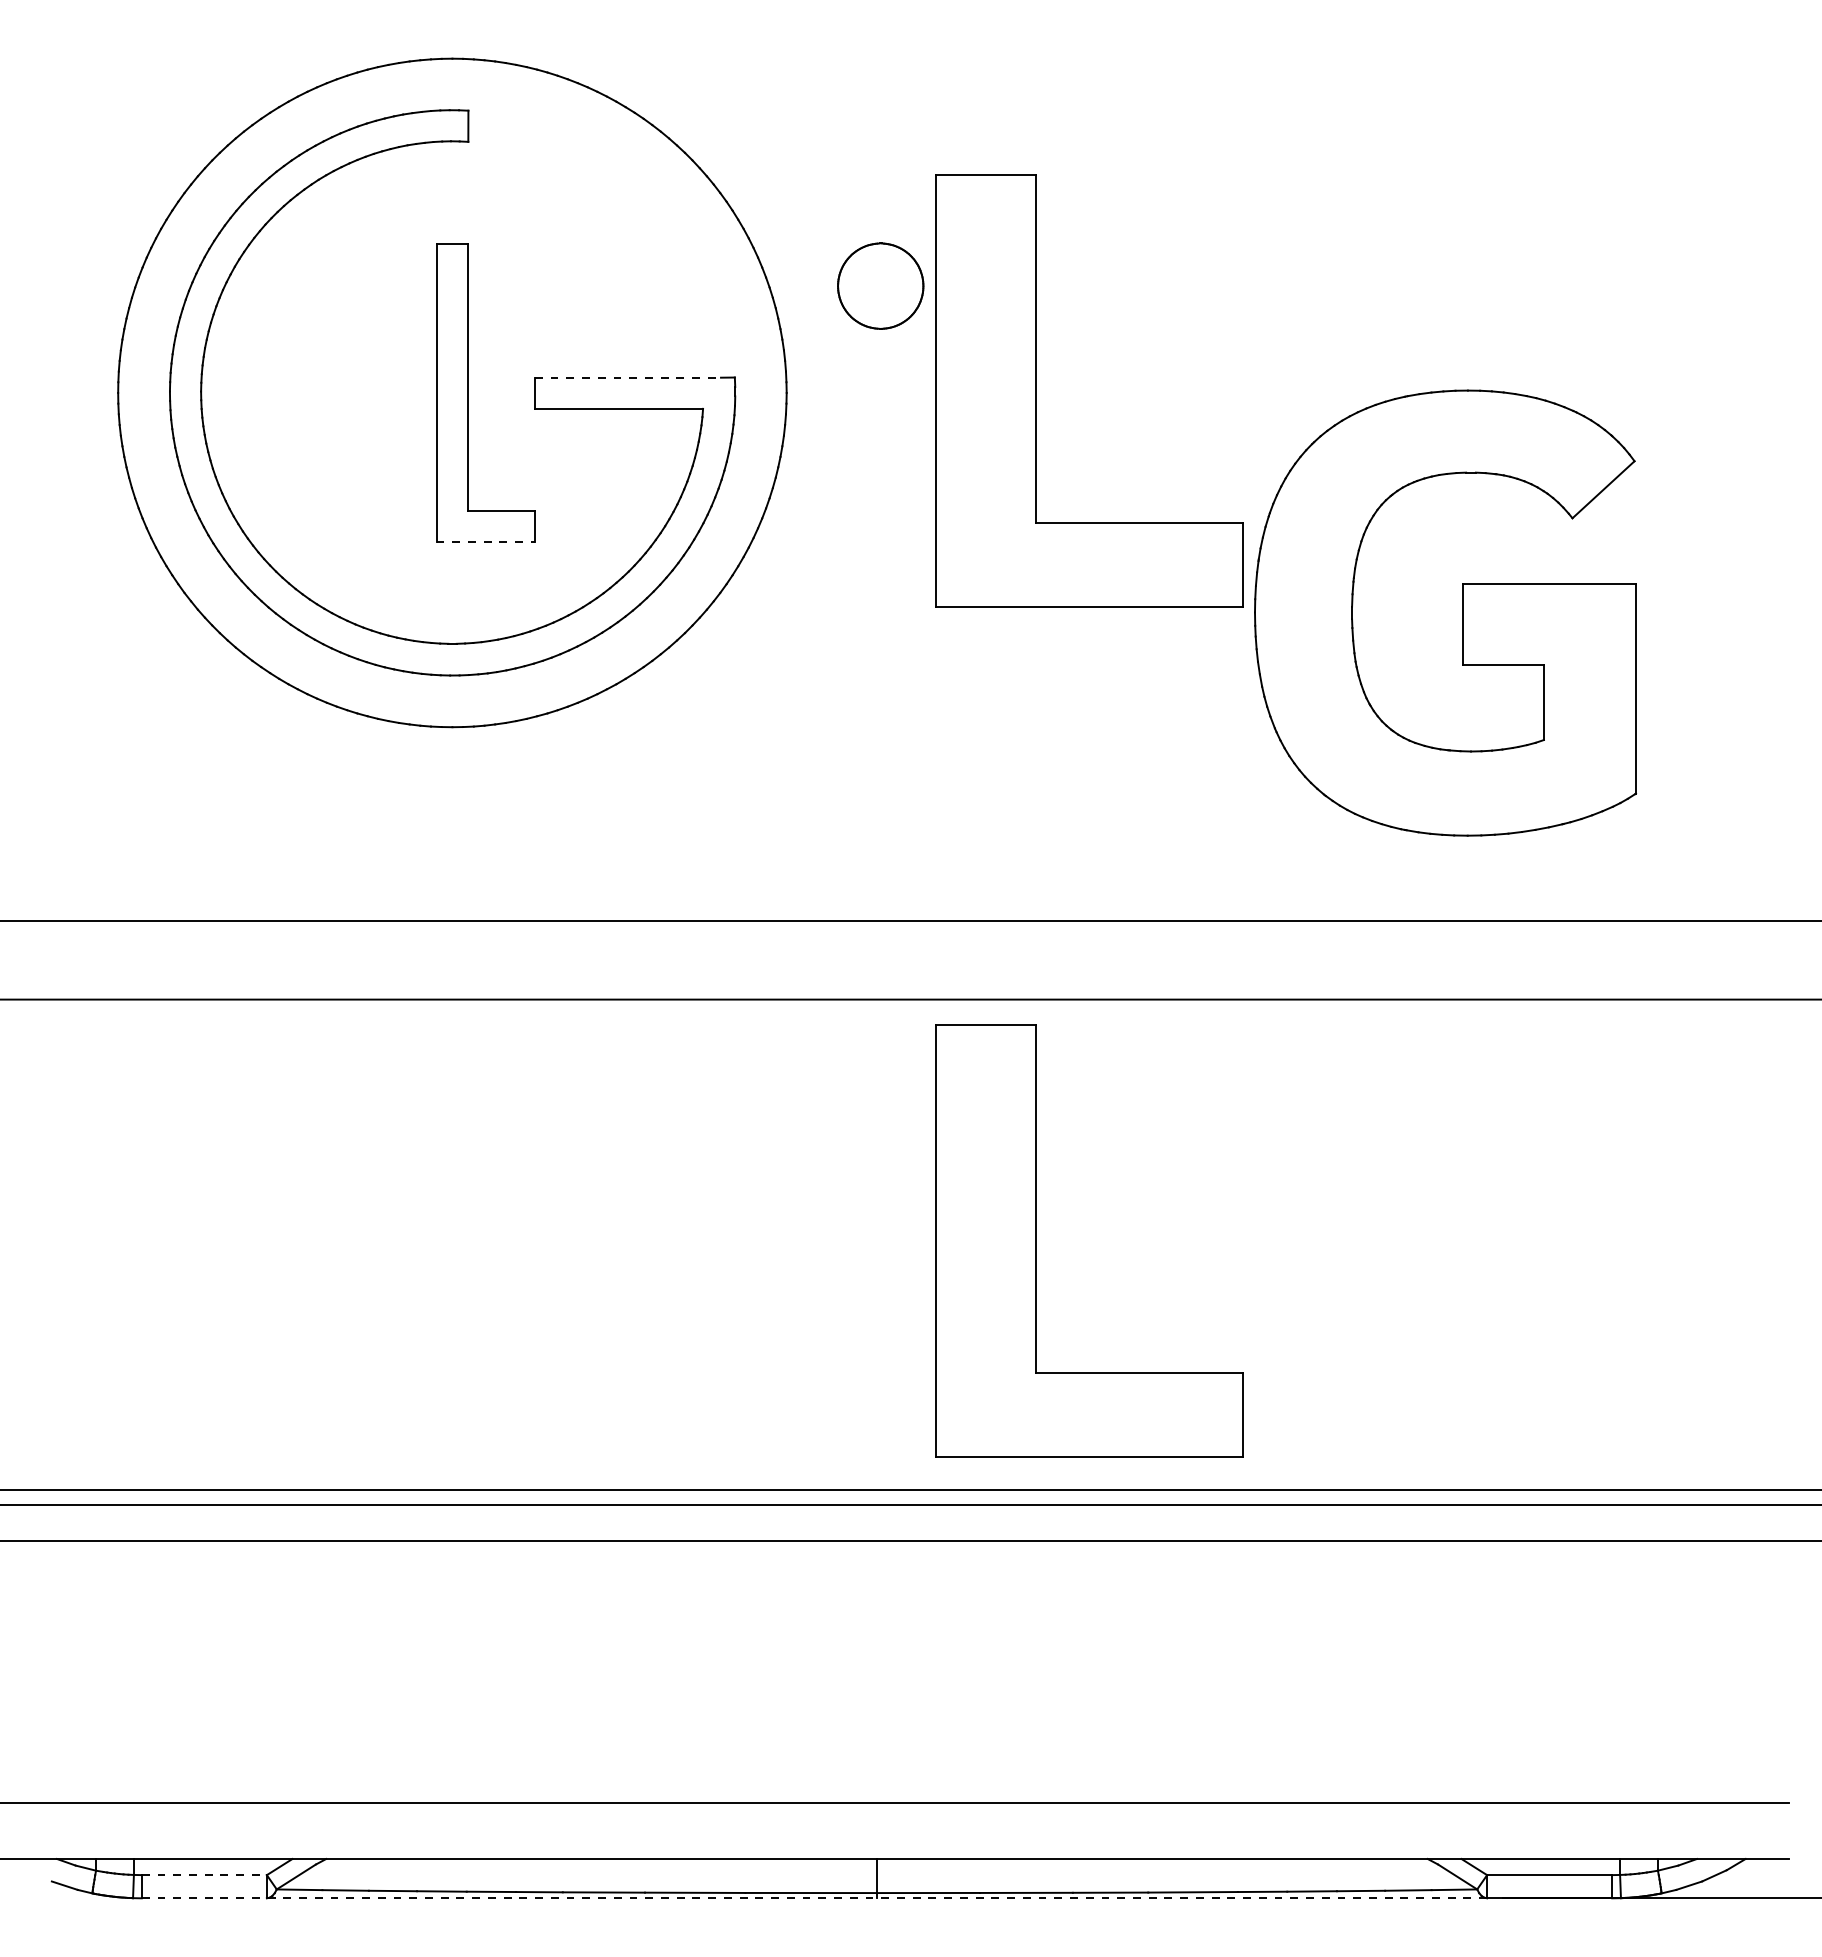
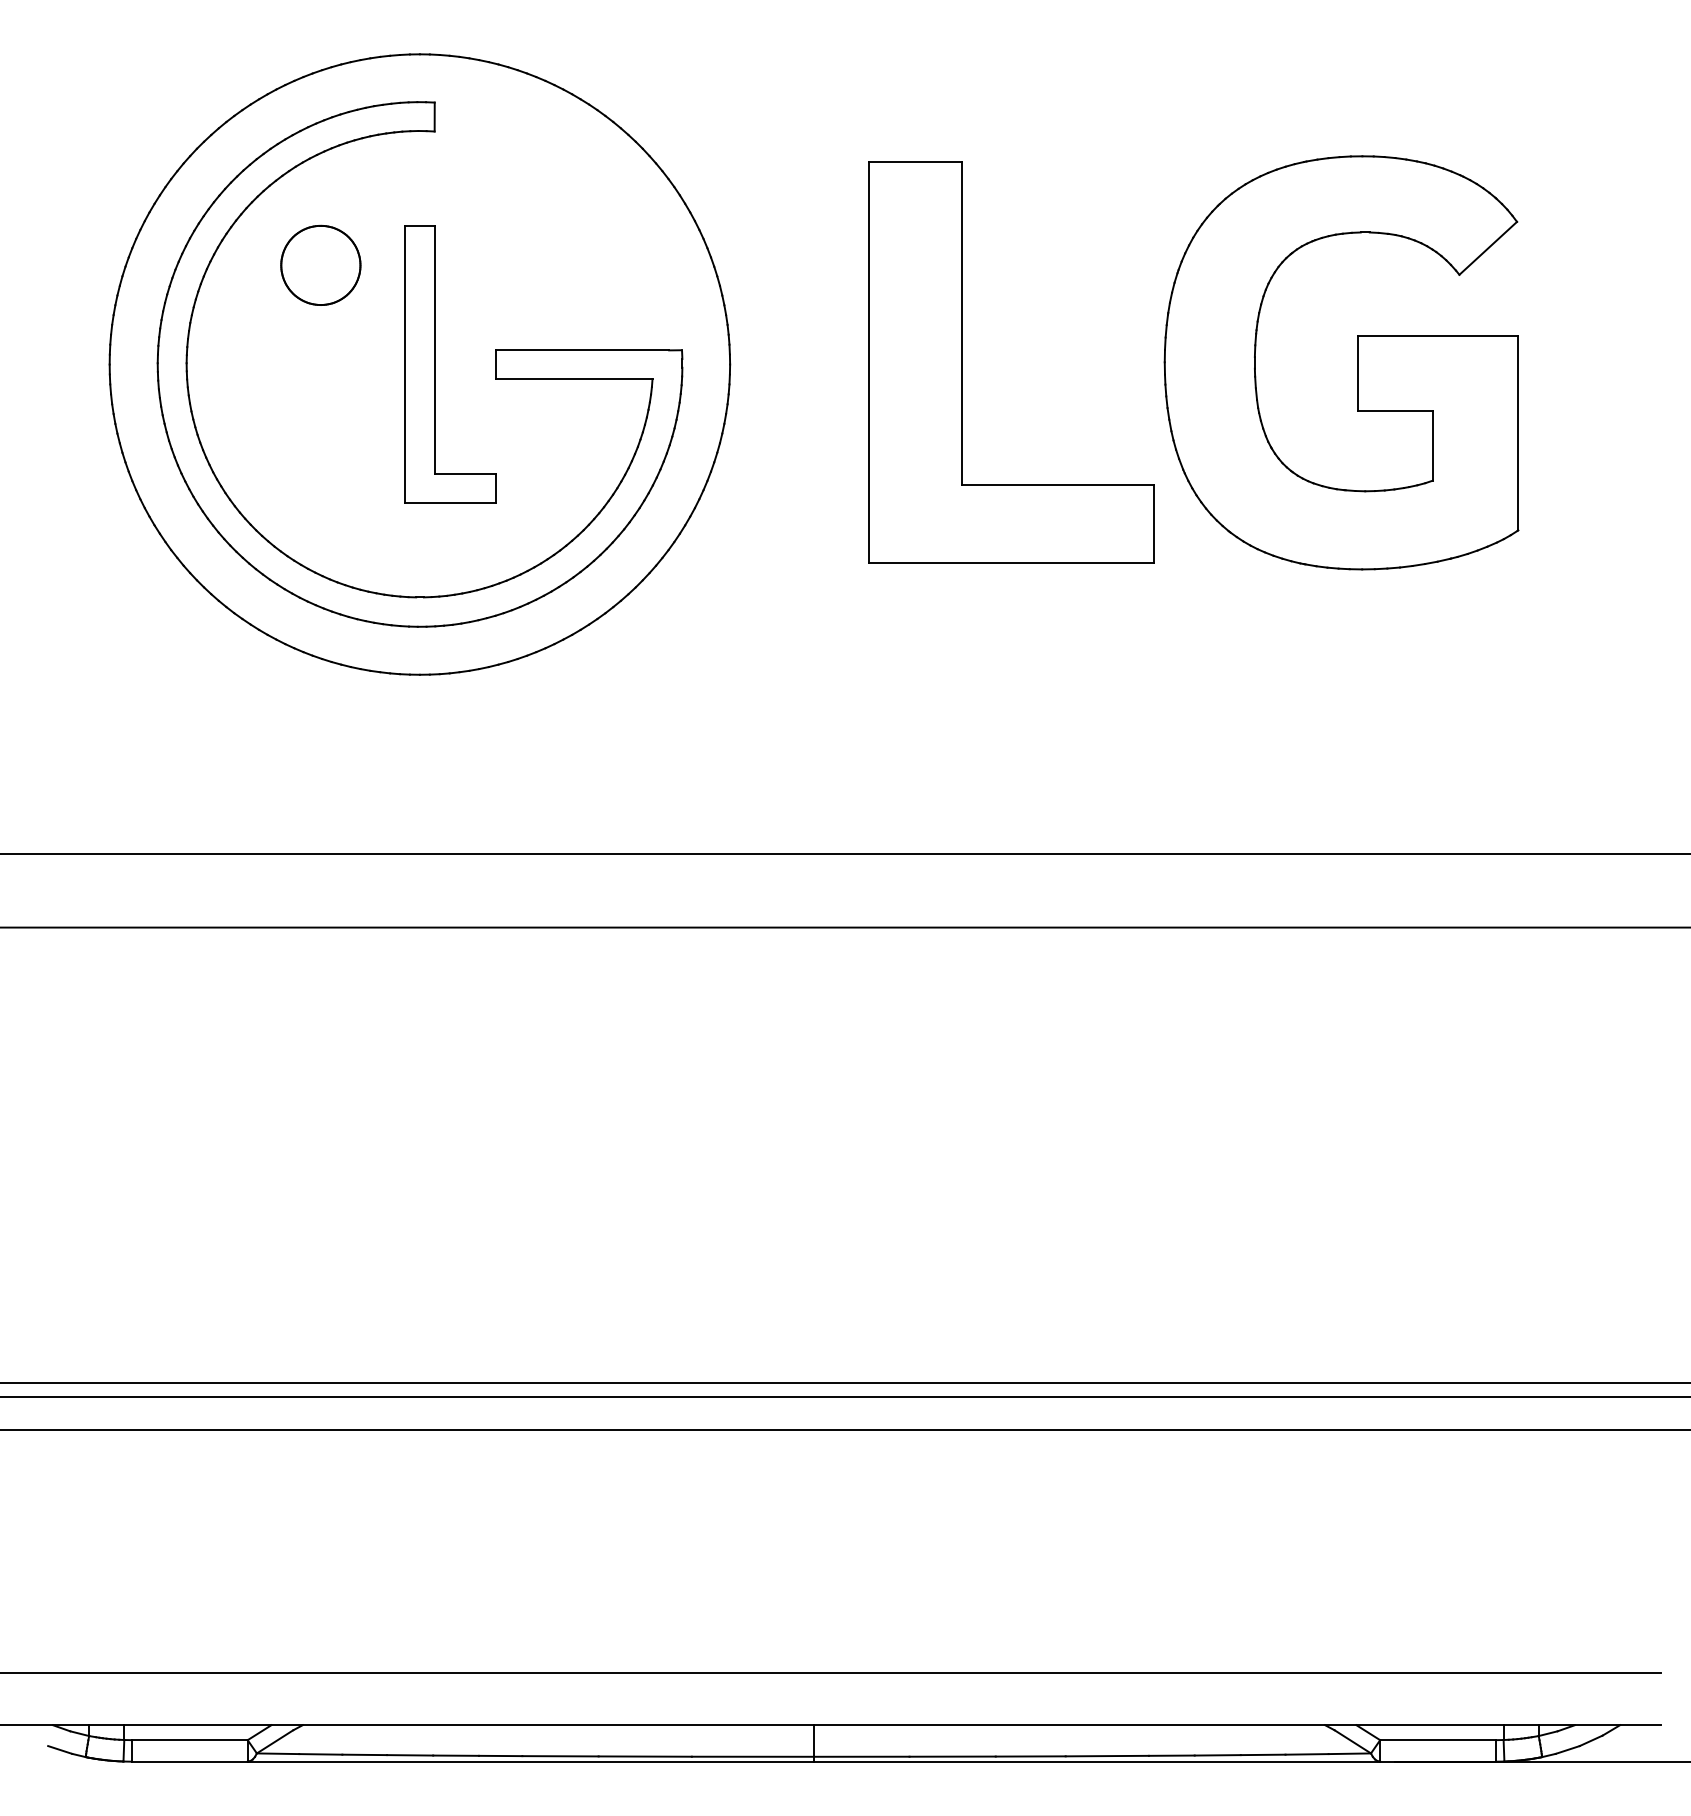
part: (880, 285) -> (320, 264), moved
line: (628, 377) -> (583, 350), dashed -> solid
line: (486, 541) -> (451, 502), dashed -> solid
part: (1462, 612) -> (1357, 362), moved
part: (1036, 1240) -> (961, 1151), removed
line: (204, 1875) -> (189, 1740), dashed -> solid
line: (814, 1898) -> (755, 1761), dashed -> solid

